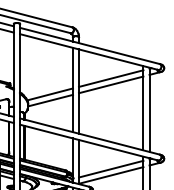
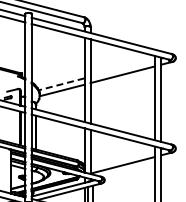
line: (110, 78) -> (122, 68), removed
line: (49, 94) -> (61, 84), solid -> dashed
line: (110, 168) -> (122, 158), removed

